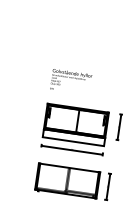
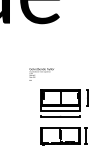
text: (70, 81) -> (41, 74), moved

